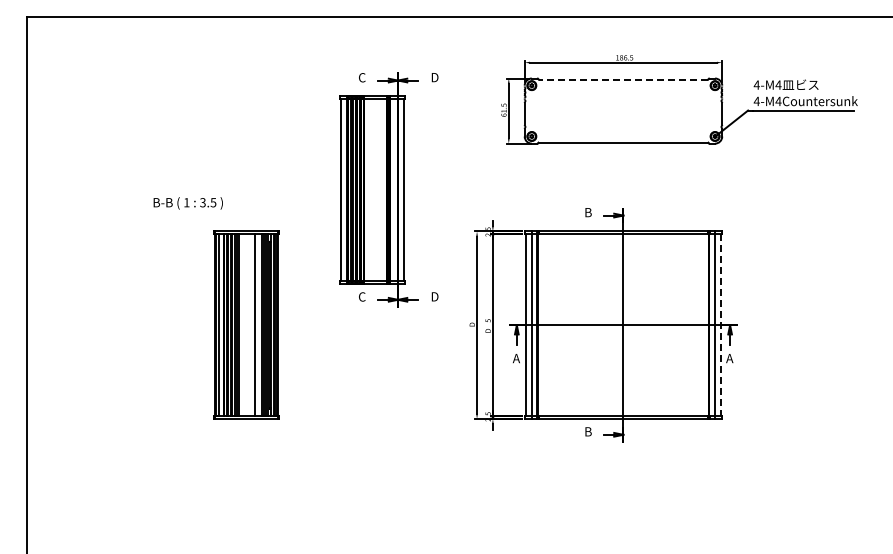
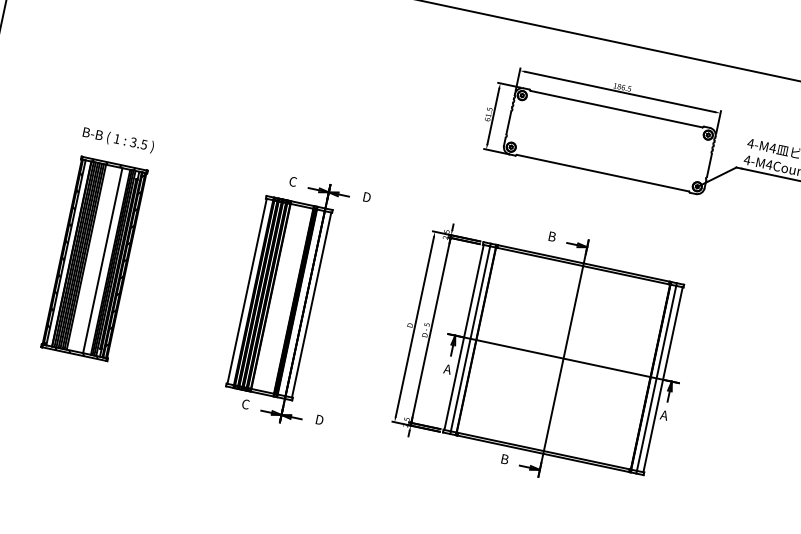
line: (622, 79) -> (615, 108), dashed -> solid
part: (388, 189) -> (295, 300), moved
text: (187, 203) -> (117, 139), moved
part: (246, 324) -> (94, 258), moved
line: (721, 325) -> (663, 380), dashed -> solid

